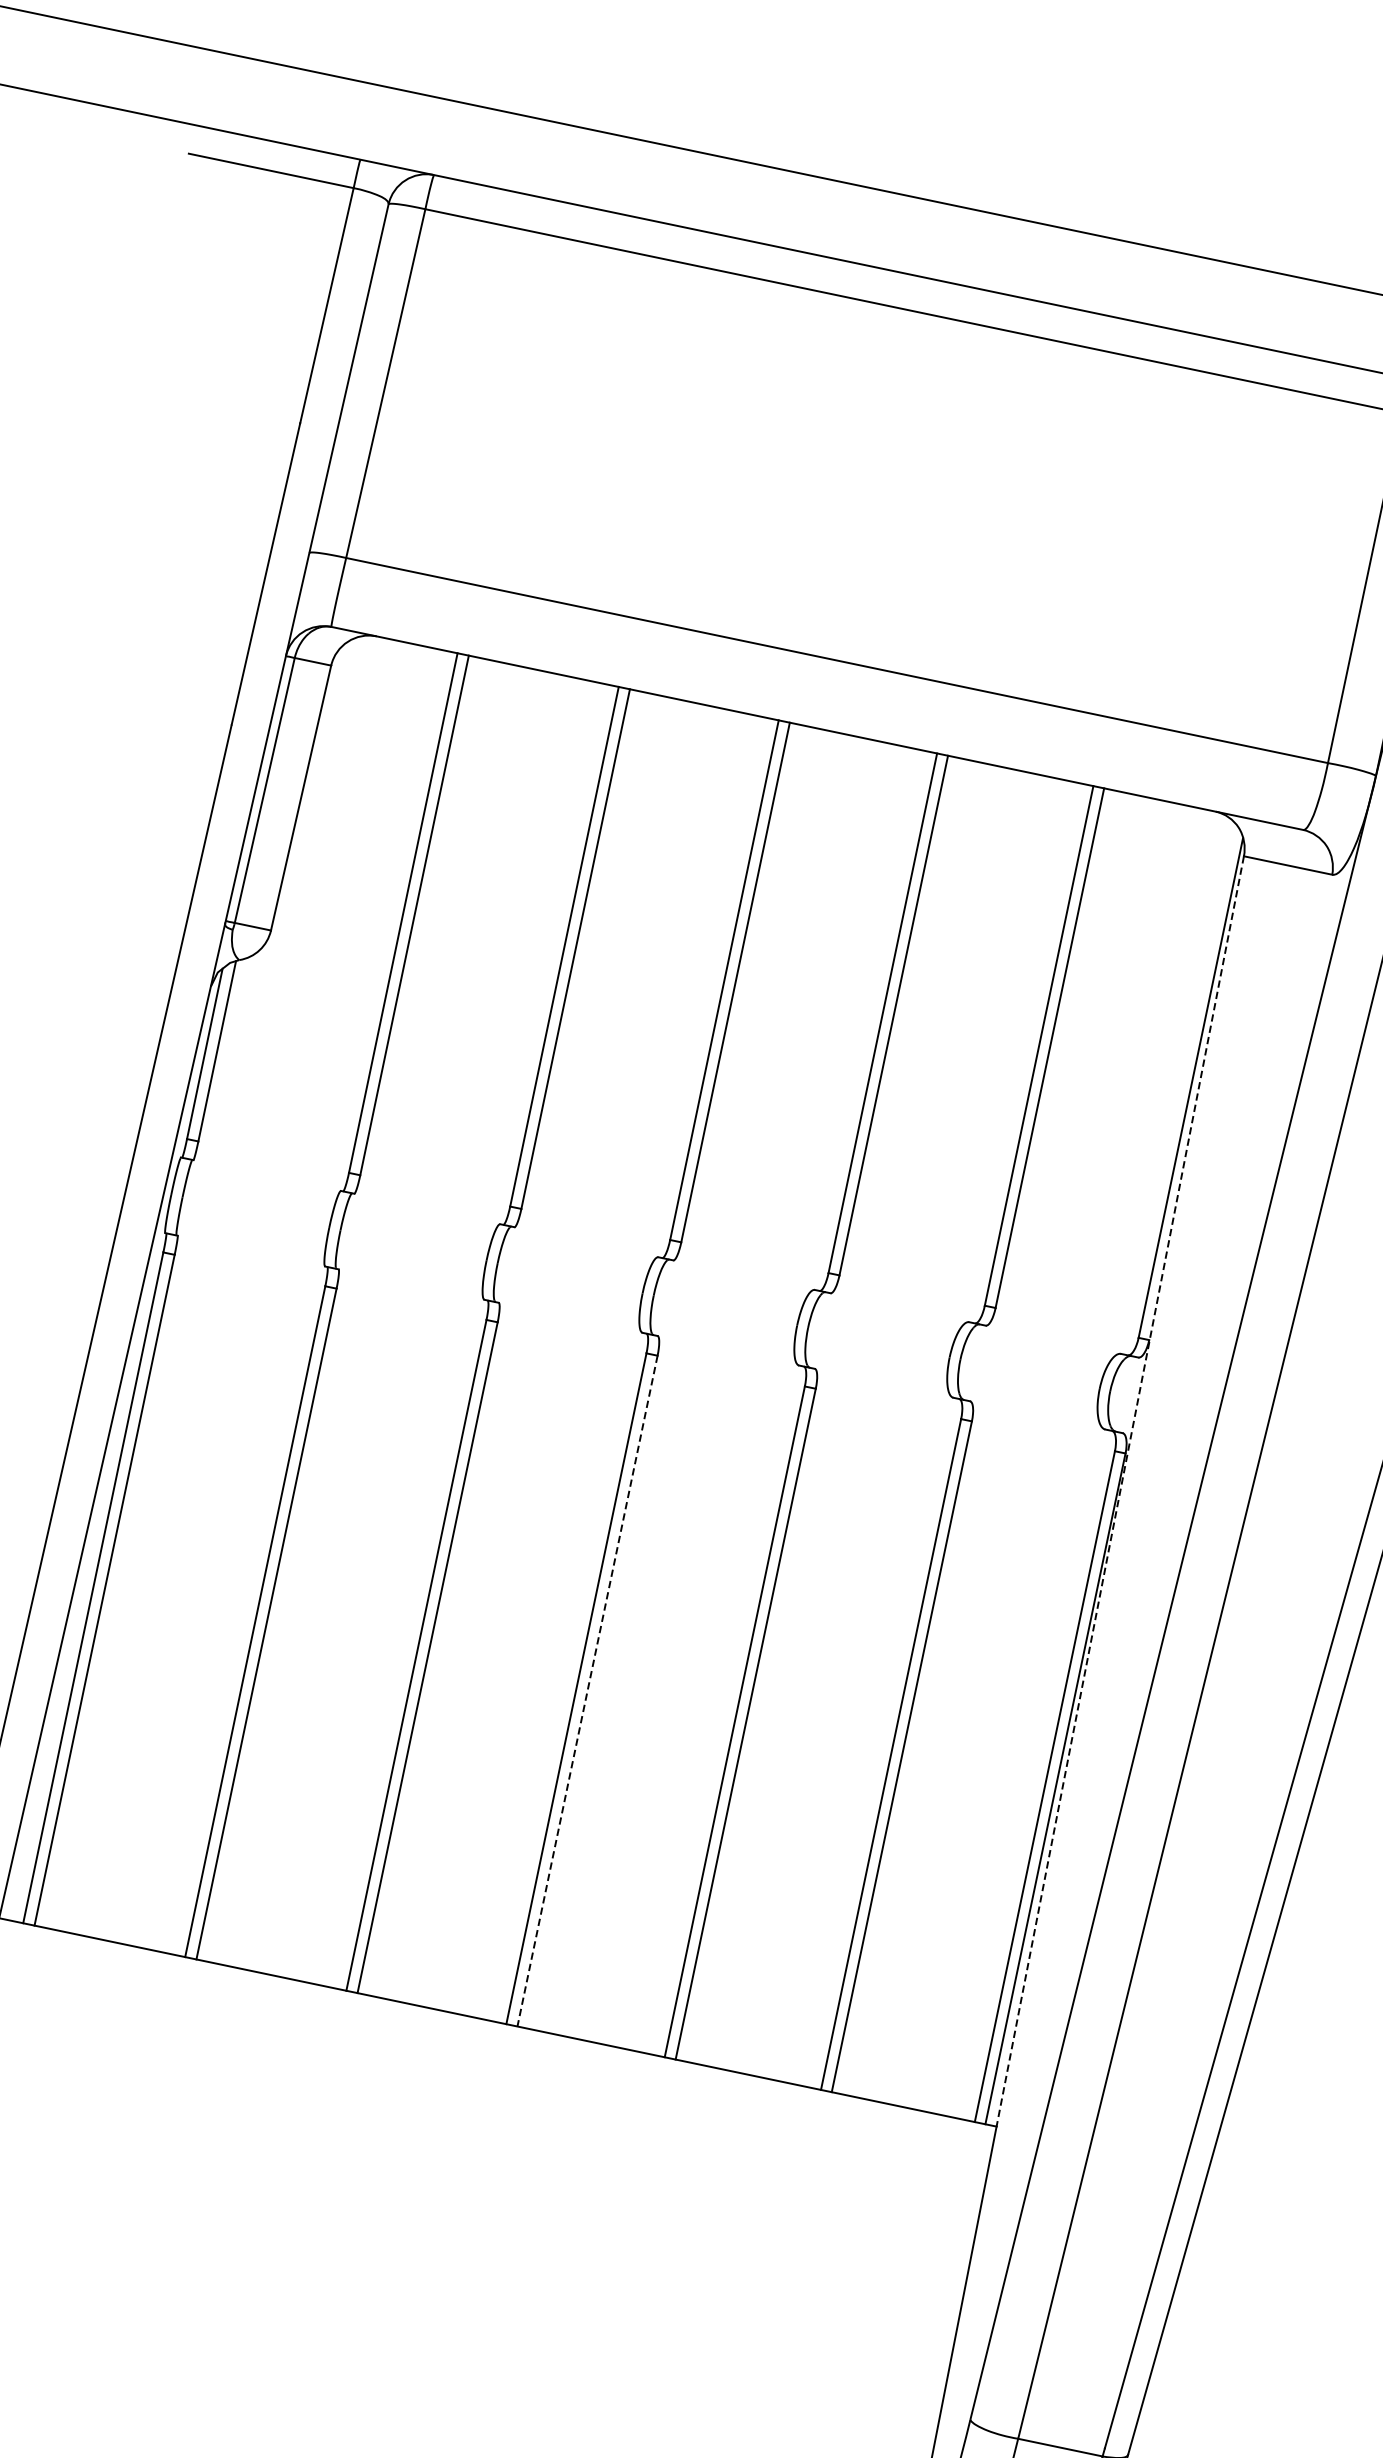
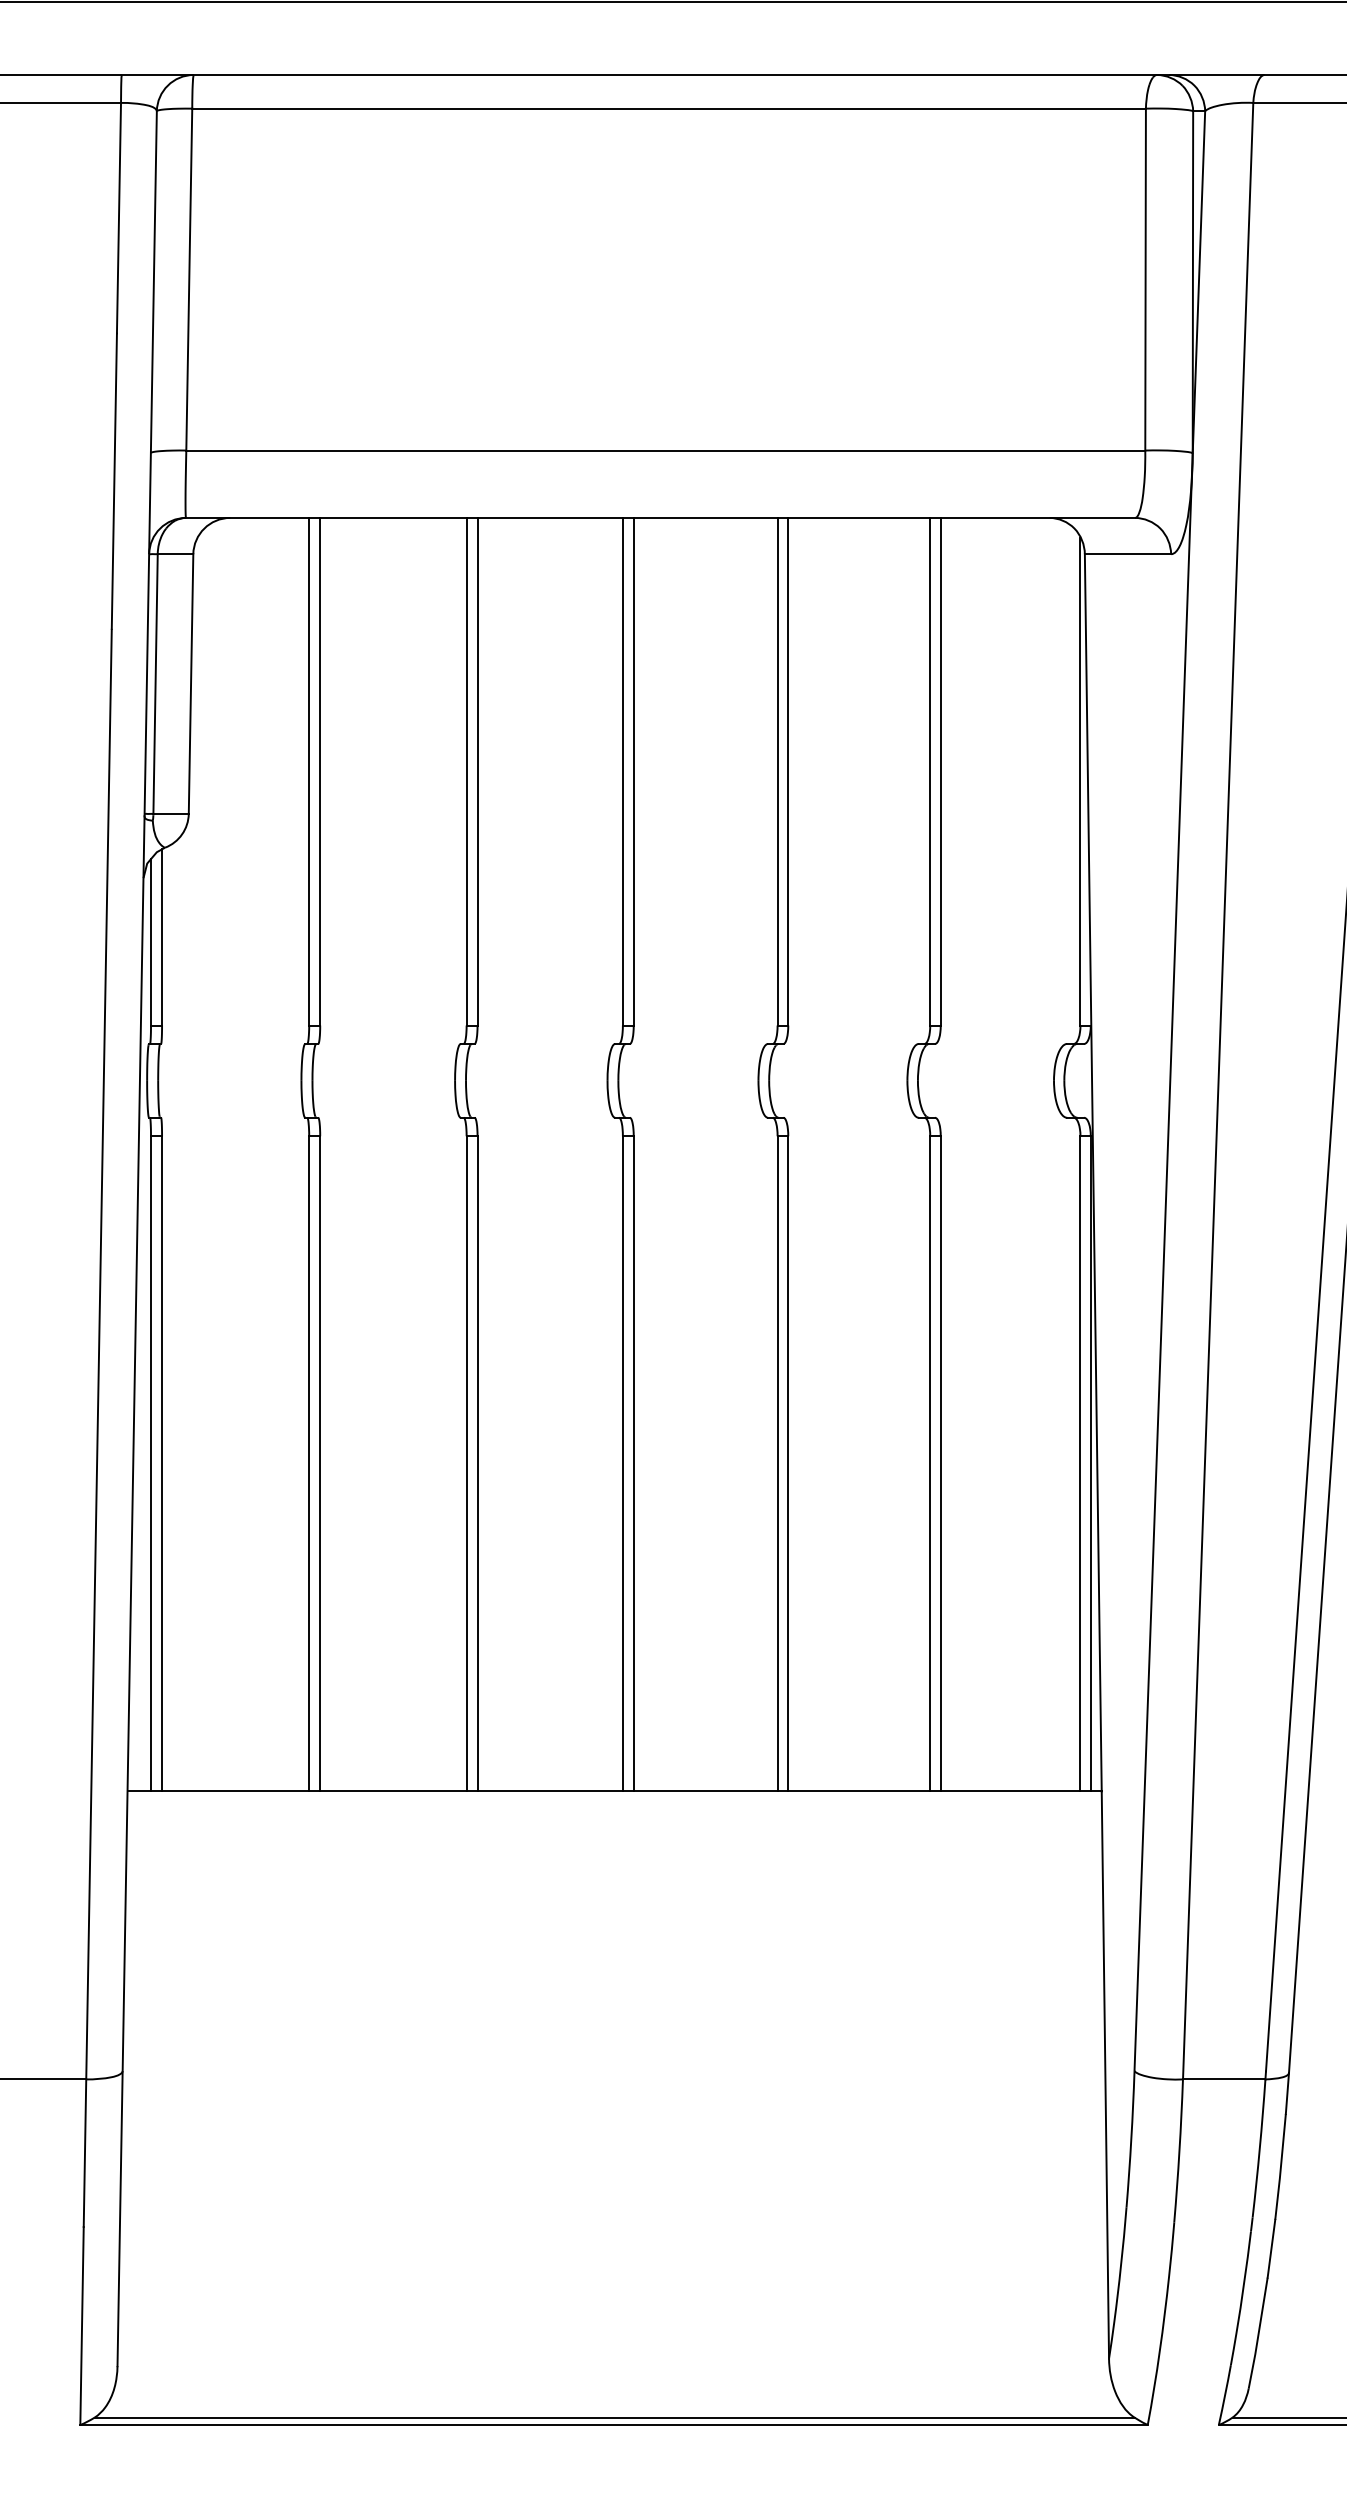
line: (1120, 1491) -> (1093, 1172), dashed -> solid
line: (587, 1690) -> (633, 1463), dashed -> solid

